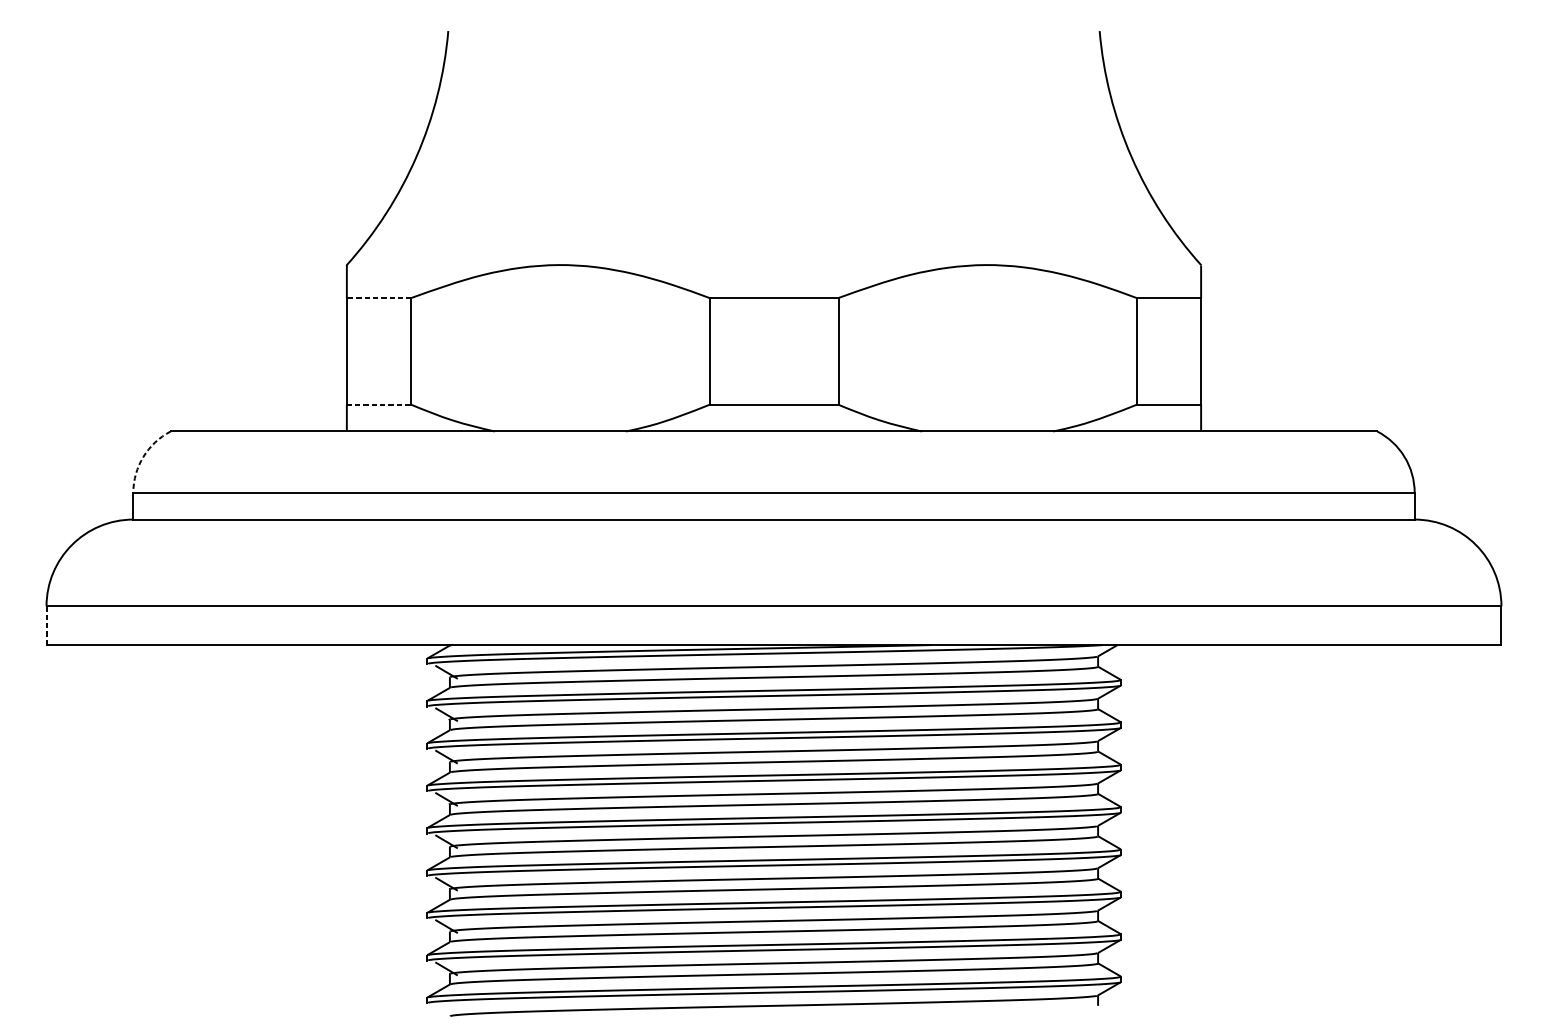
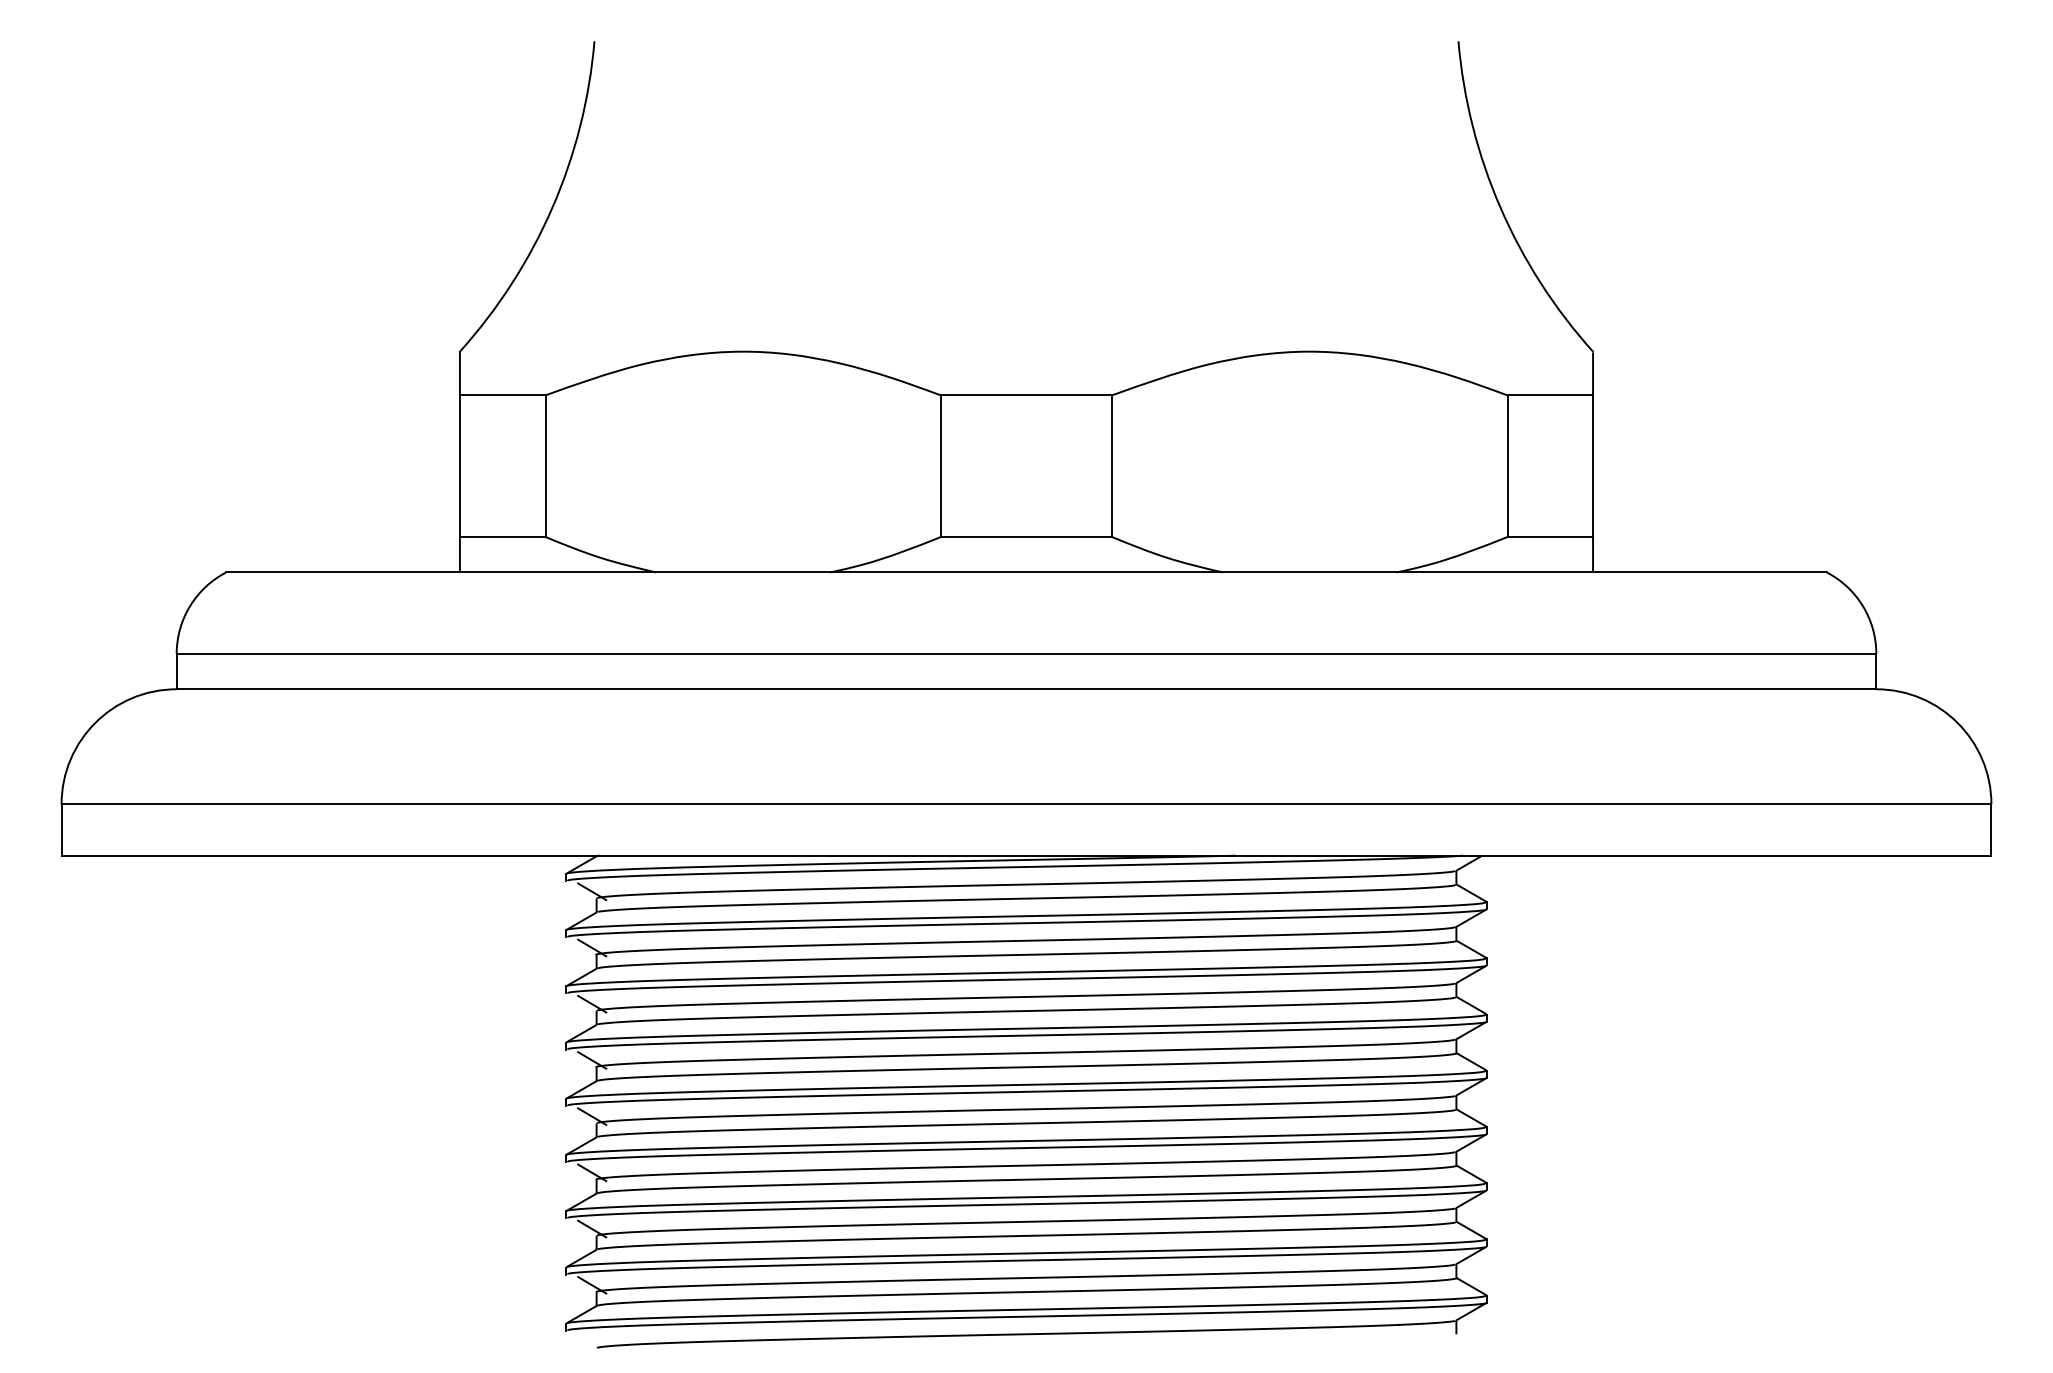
line: (378, 298) -> (502, 395), dashed -> solid
line: (378, 405) -> (502, 537), dashed -> solid
arc: (143, 457) -> (190, 606), dashed -> solid
line: (46, 626) -> (61, 830), dashed -> solid

